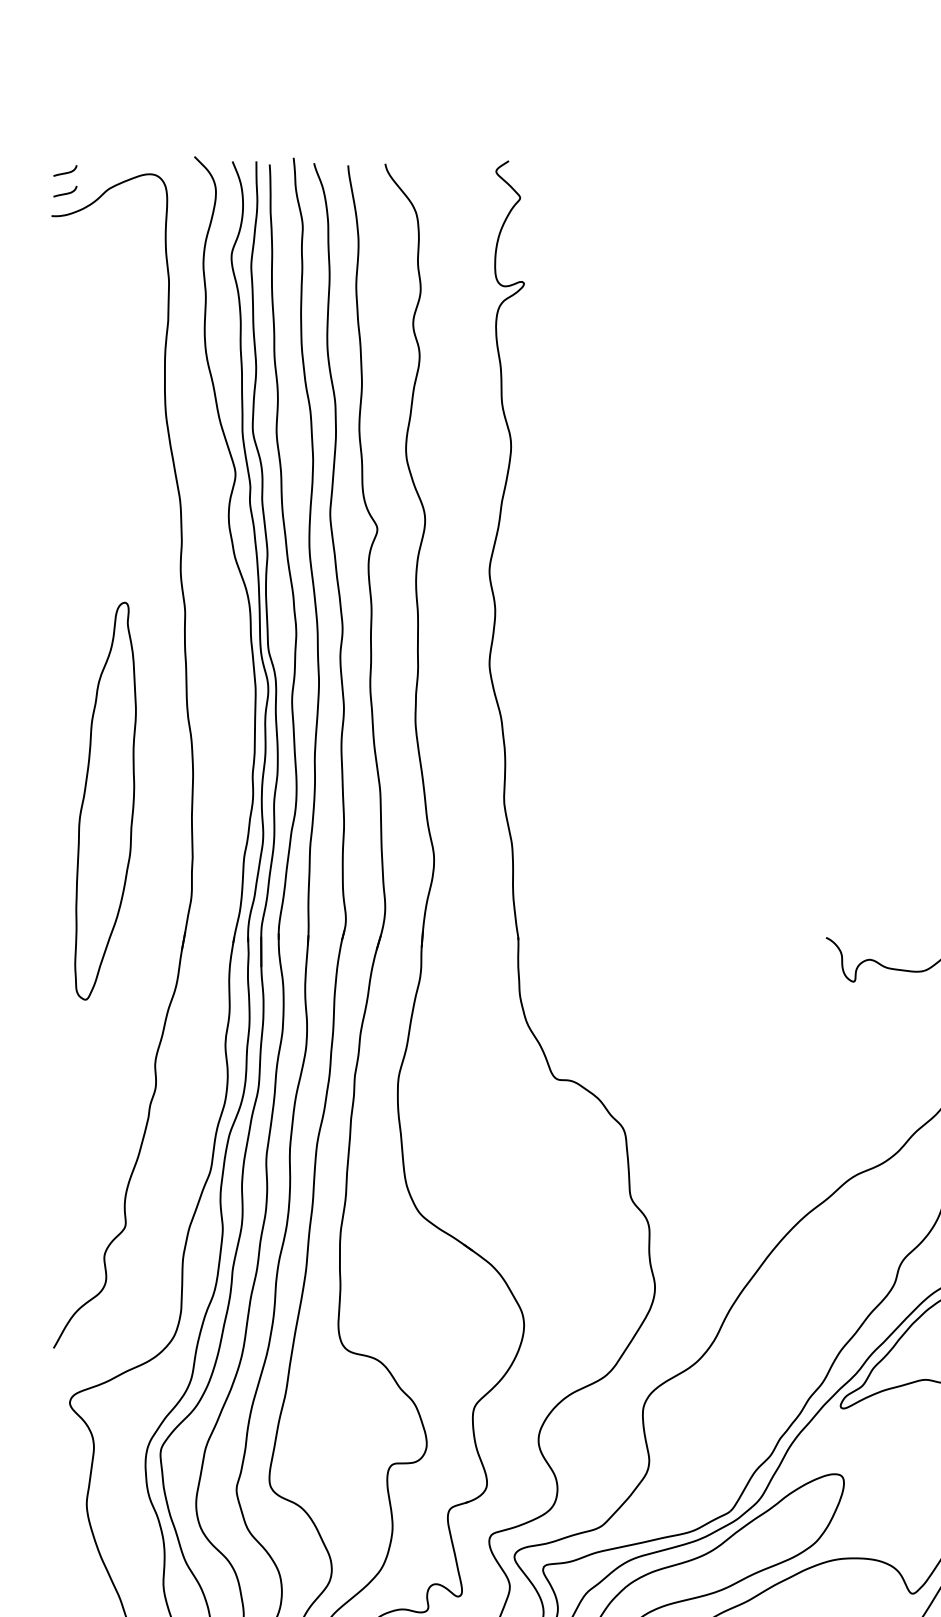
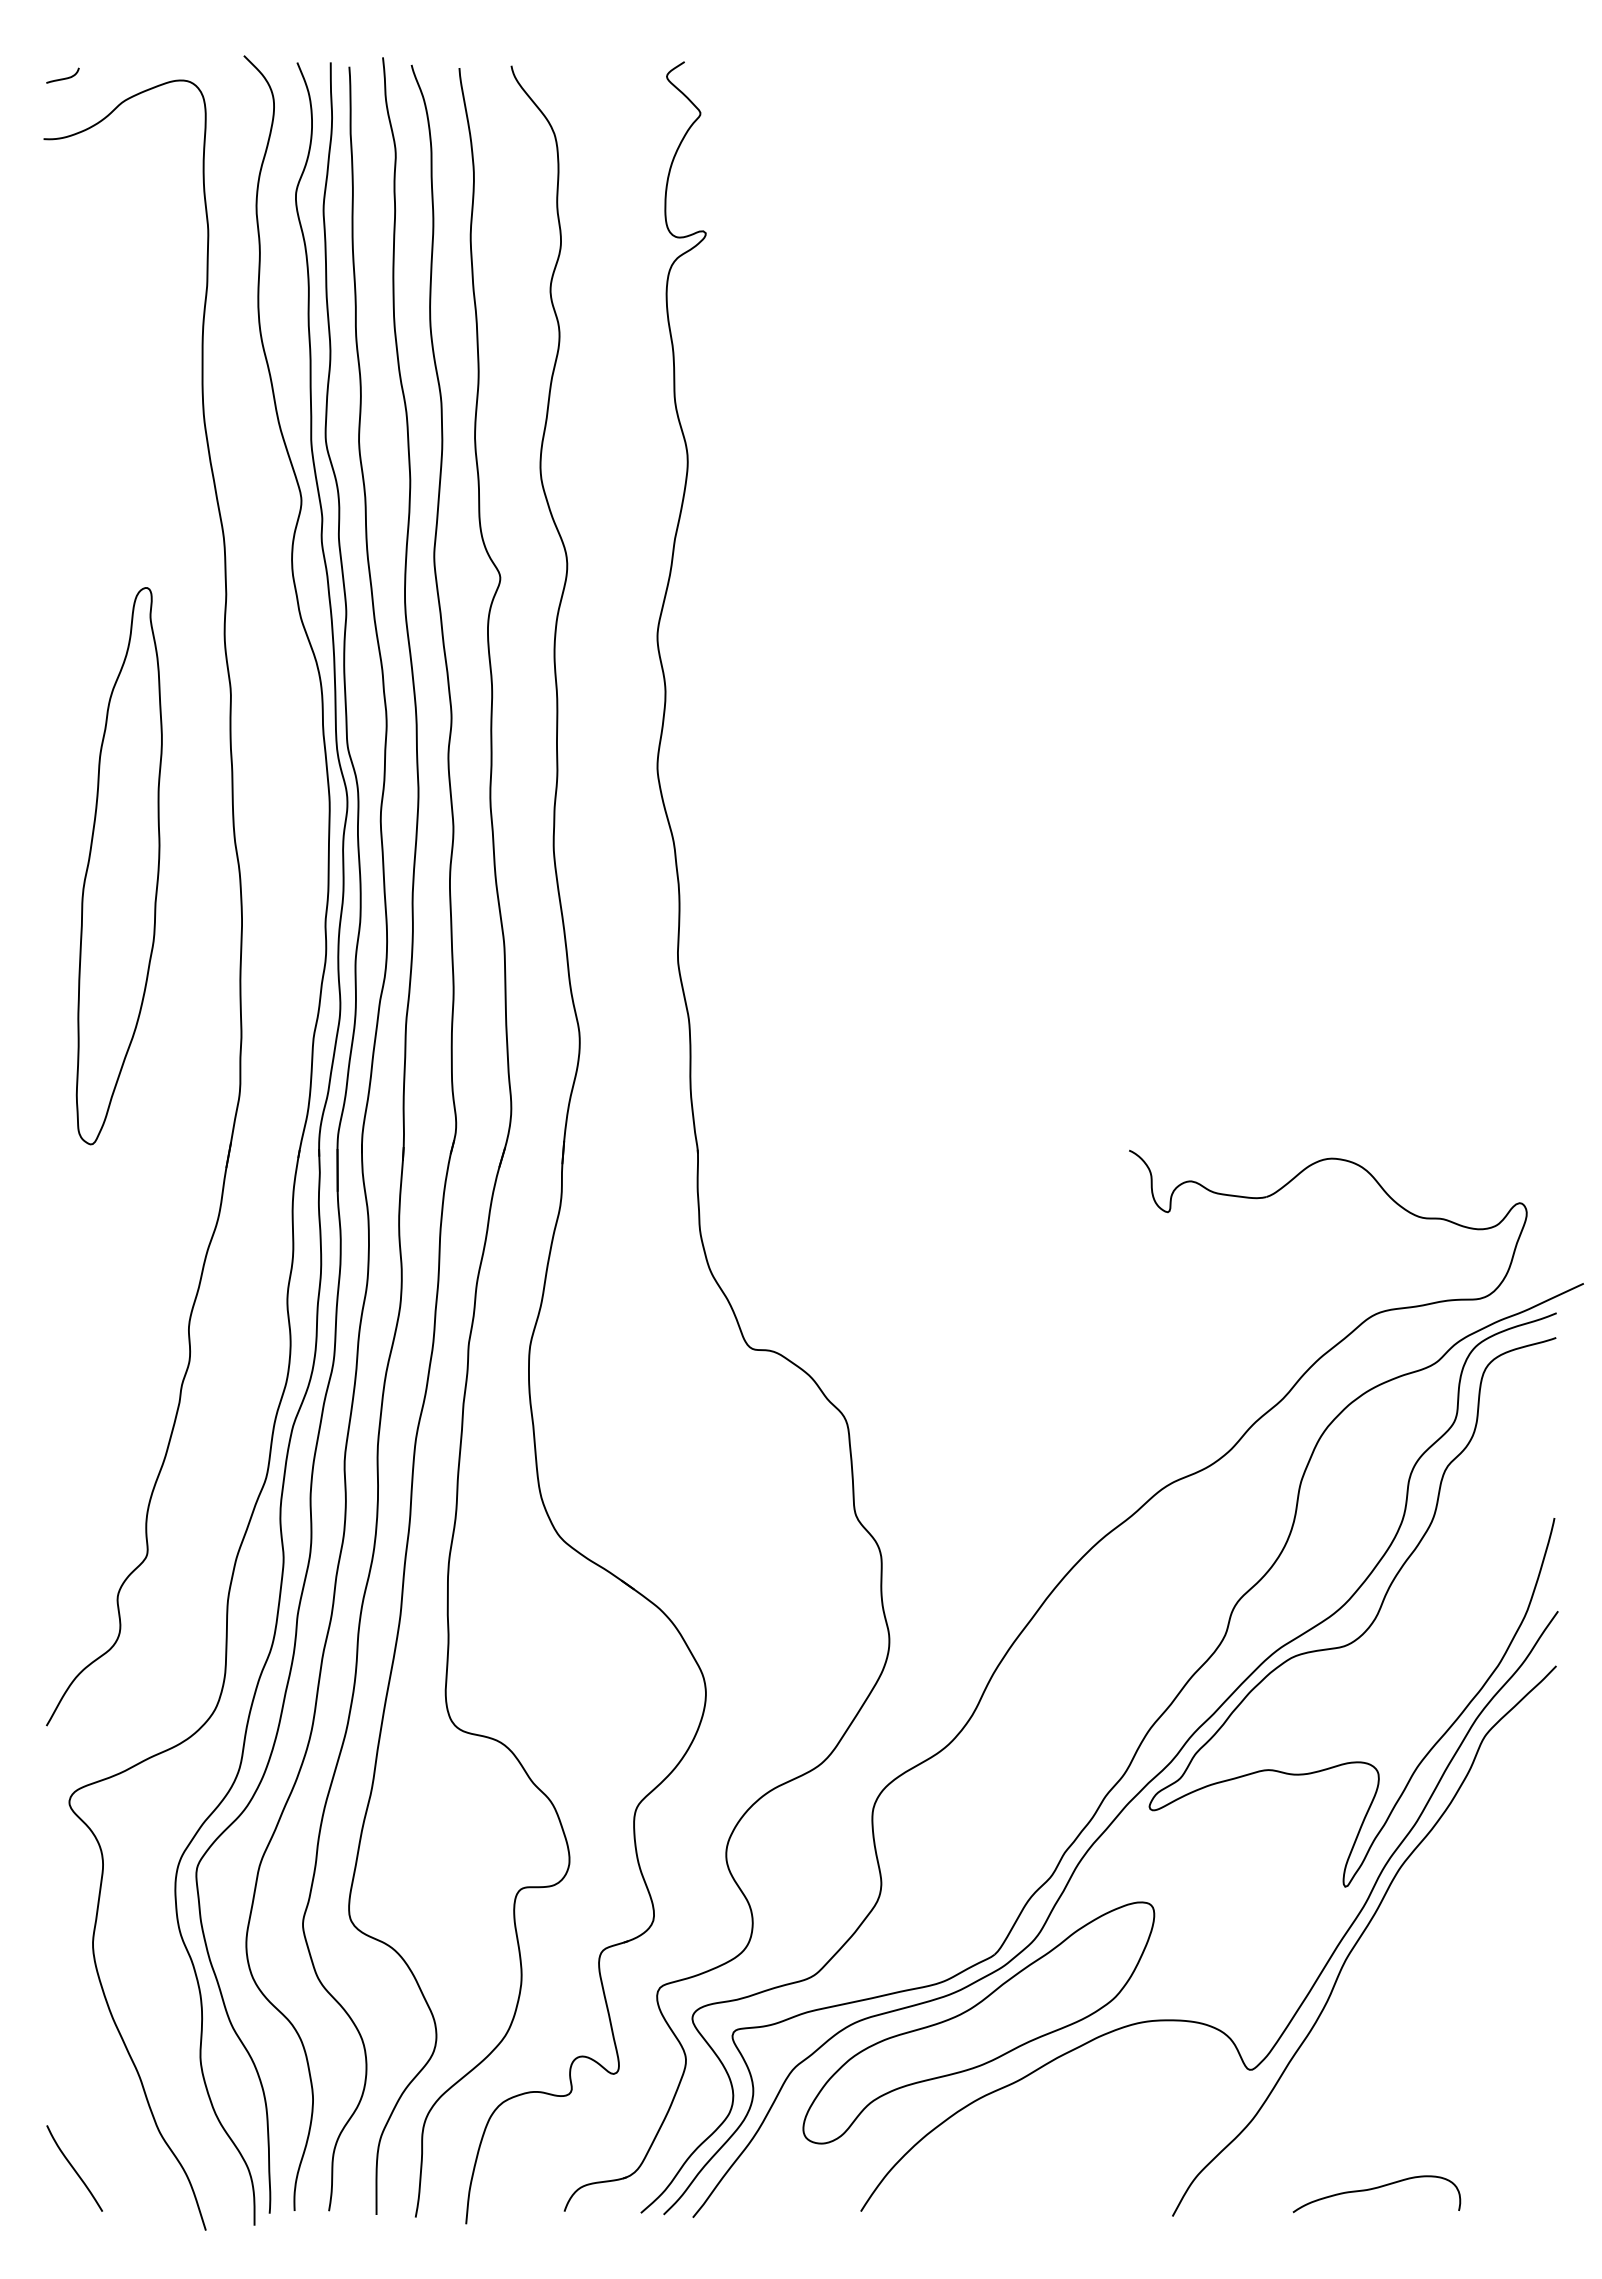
curve: (65, 193) -> (62, 107), removed
part: (104, 801) -> (118, 866), moved

